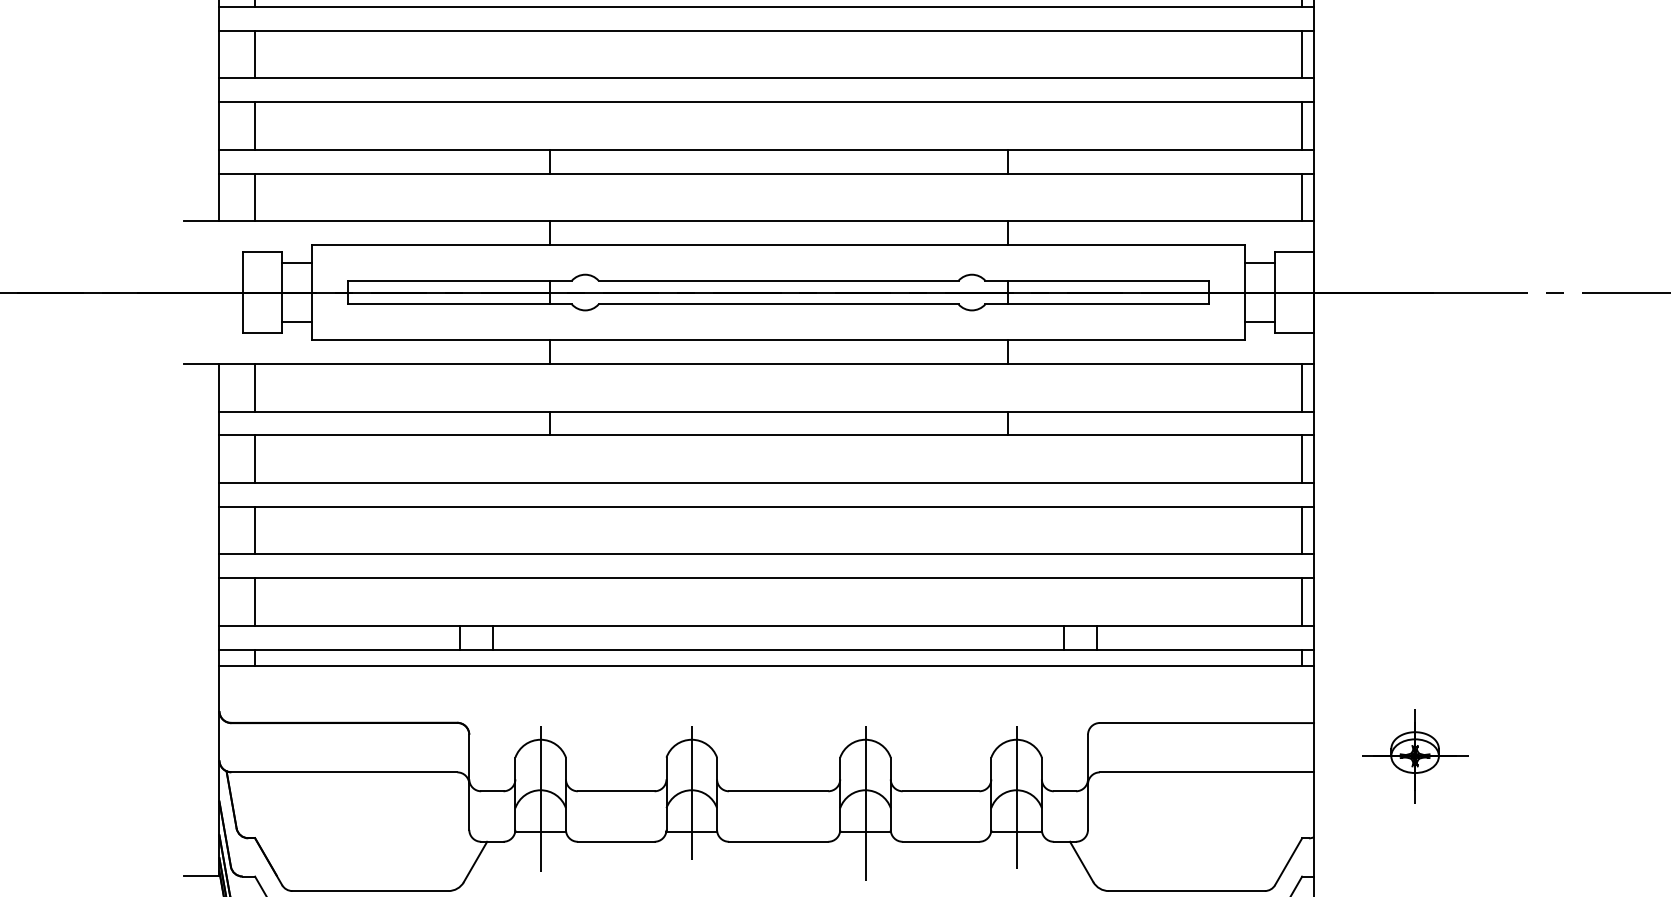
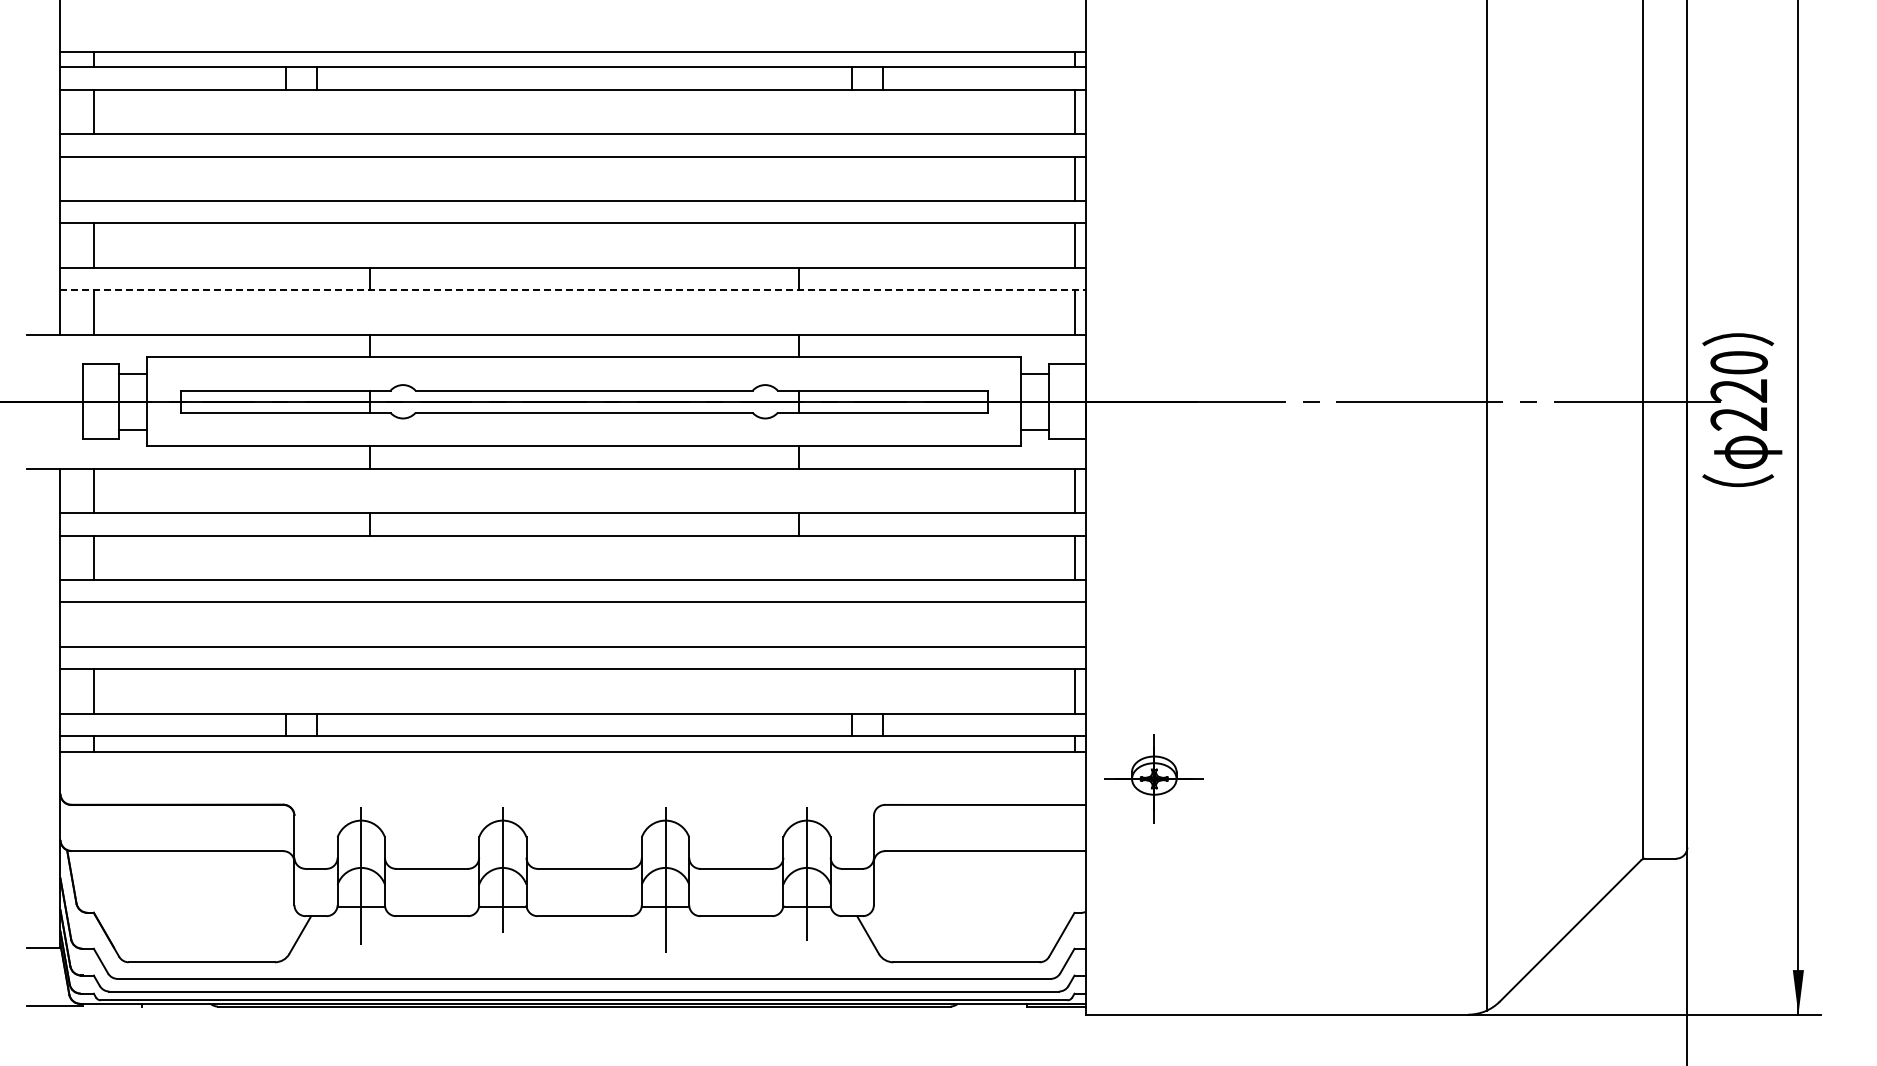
line: (254, 54) -> (93, 178), removed
line: (767, 173) -> (573, 290), solid -> dashed
line: (254, 530) -> (93, 624), removed
line: (1302, 530) -> (1074, 624), removed
part: (1414, 755) -> (1153, 778), moved

